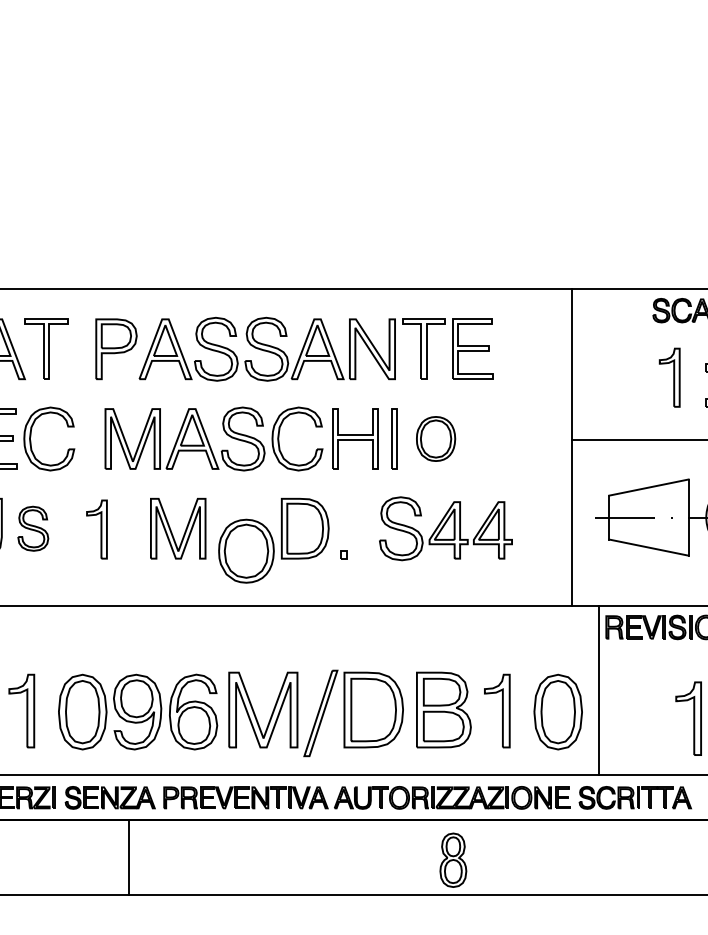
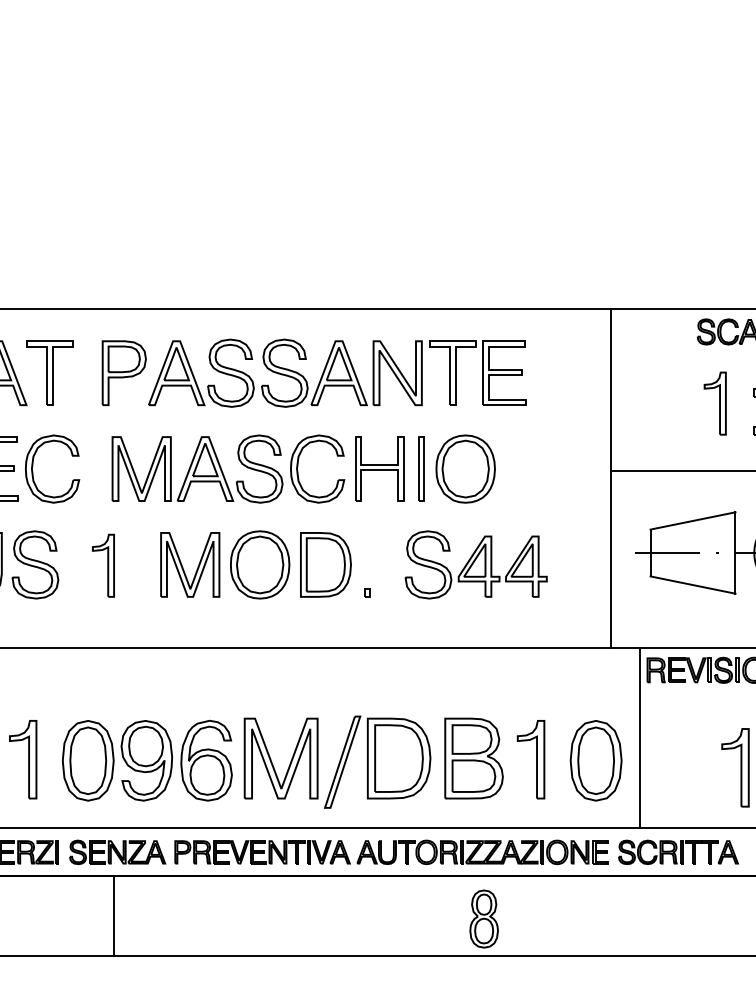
part: (435, 438) -> (465, 468), size x1.43
part: (33, 528) -> (35, 564), size x1.43
part: (246, 550) -> (260, 564), moved
line: (129, 856) -> (114, 915), moved

